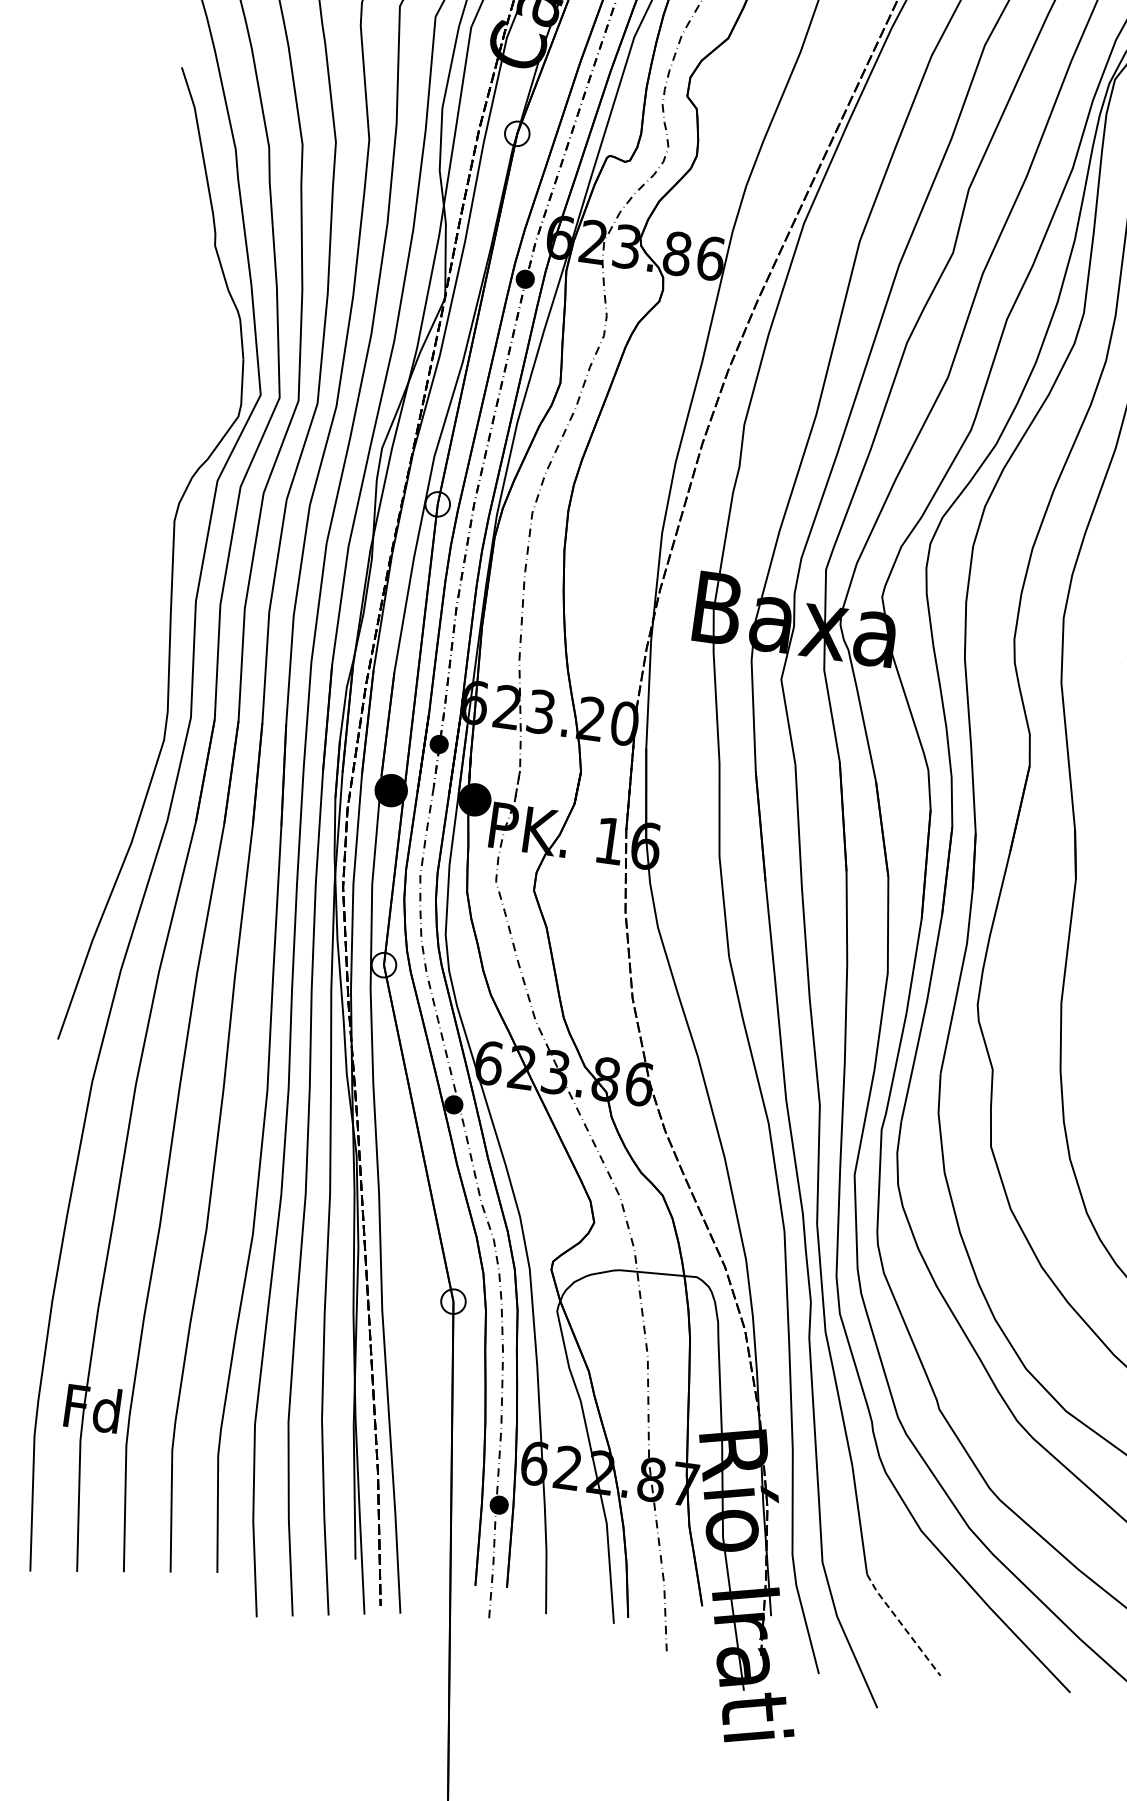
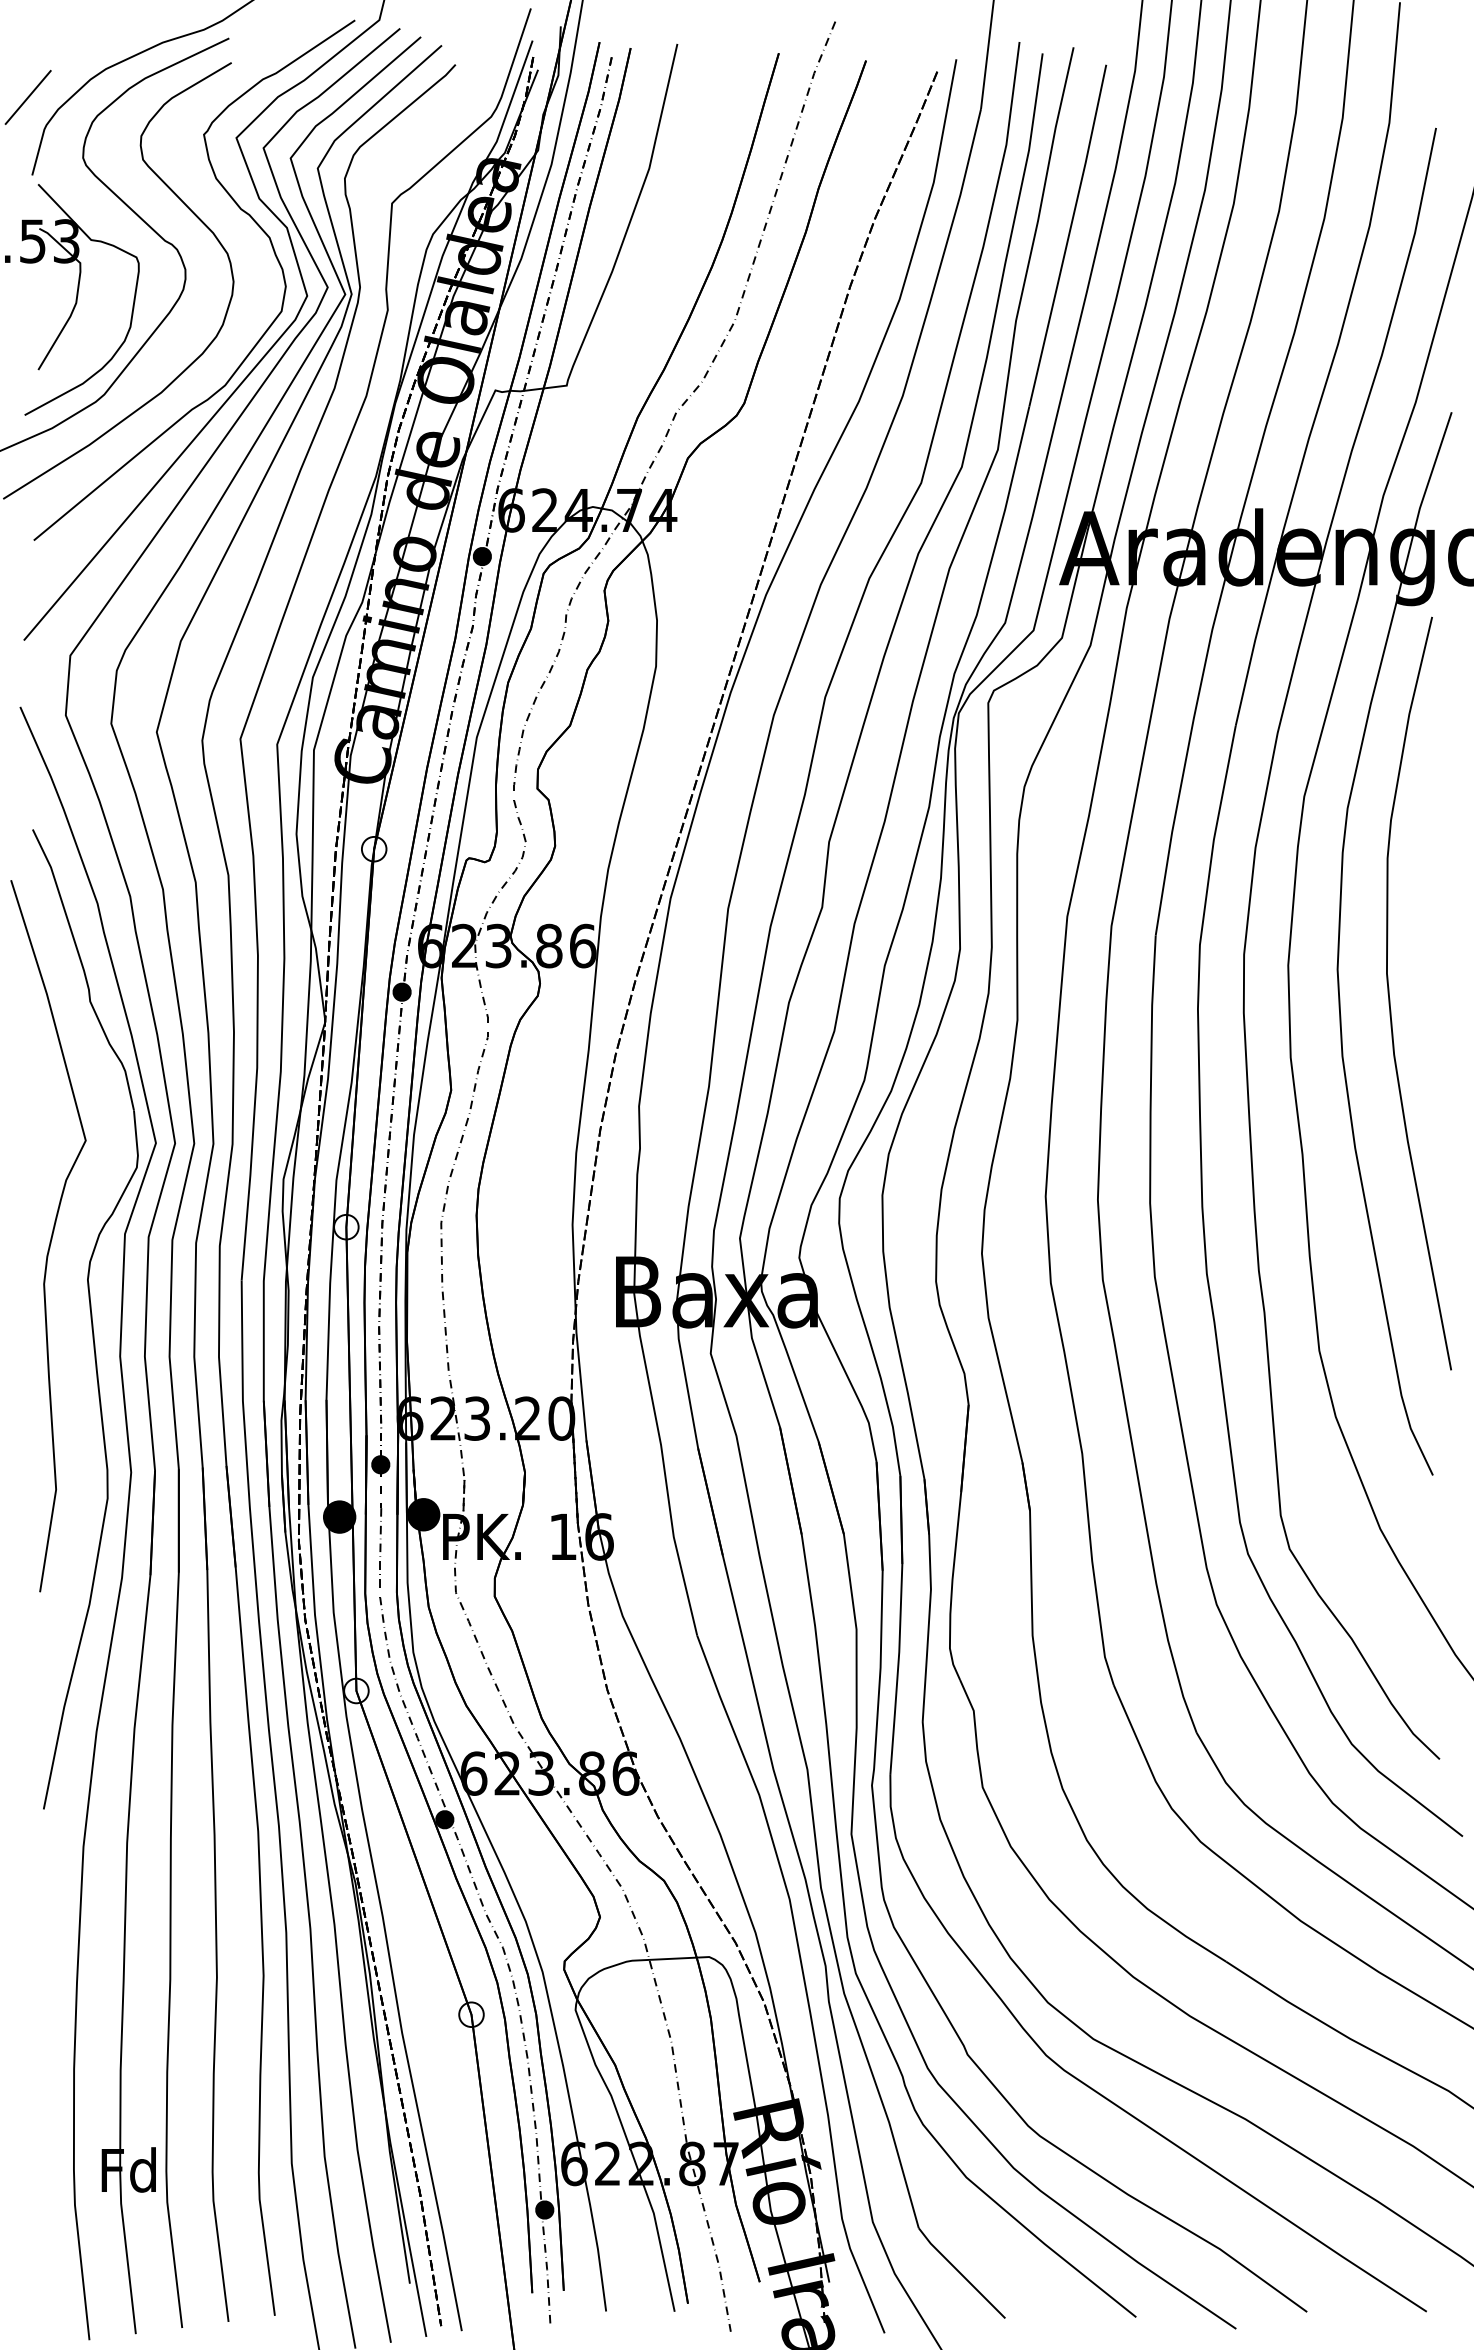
curve: (143, 473) -> (50, 1237), added
line: (903, 1625) -> (961, 2273), dashed -> solid

